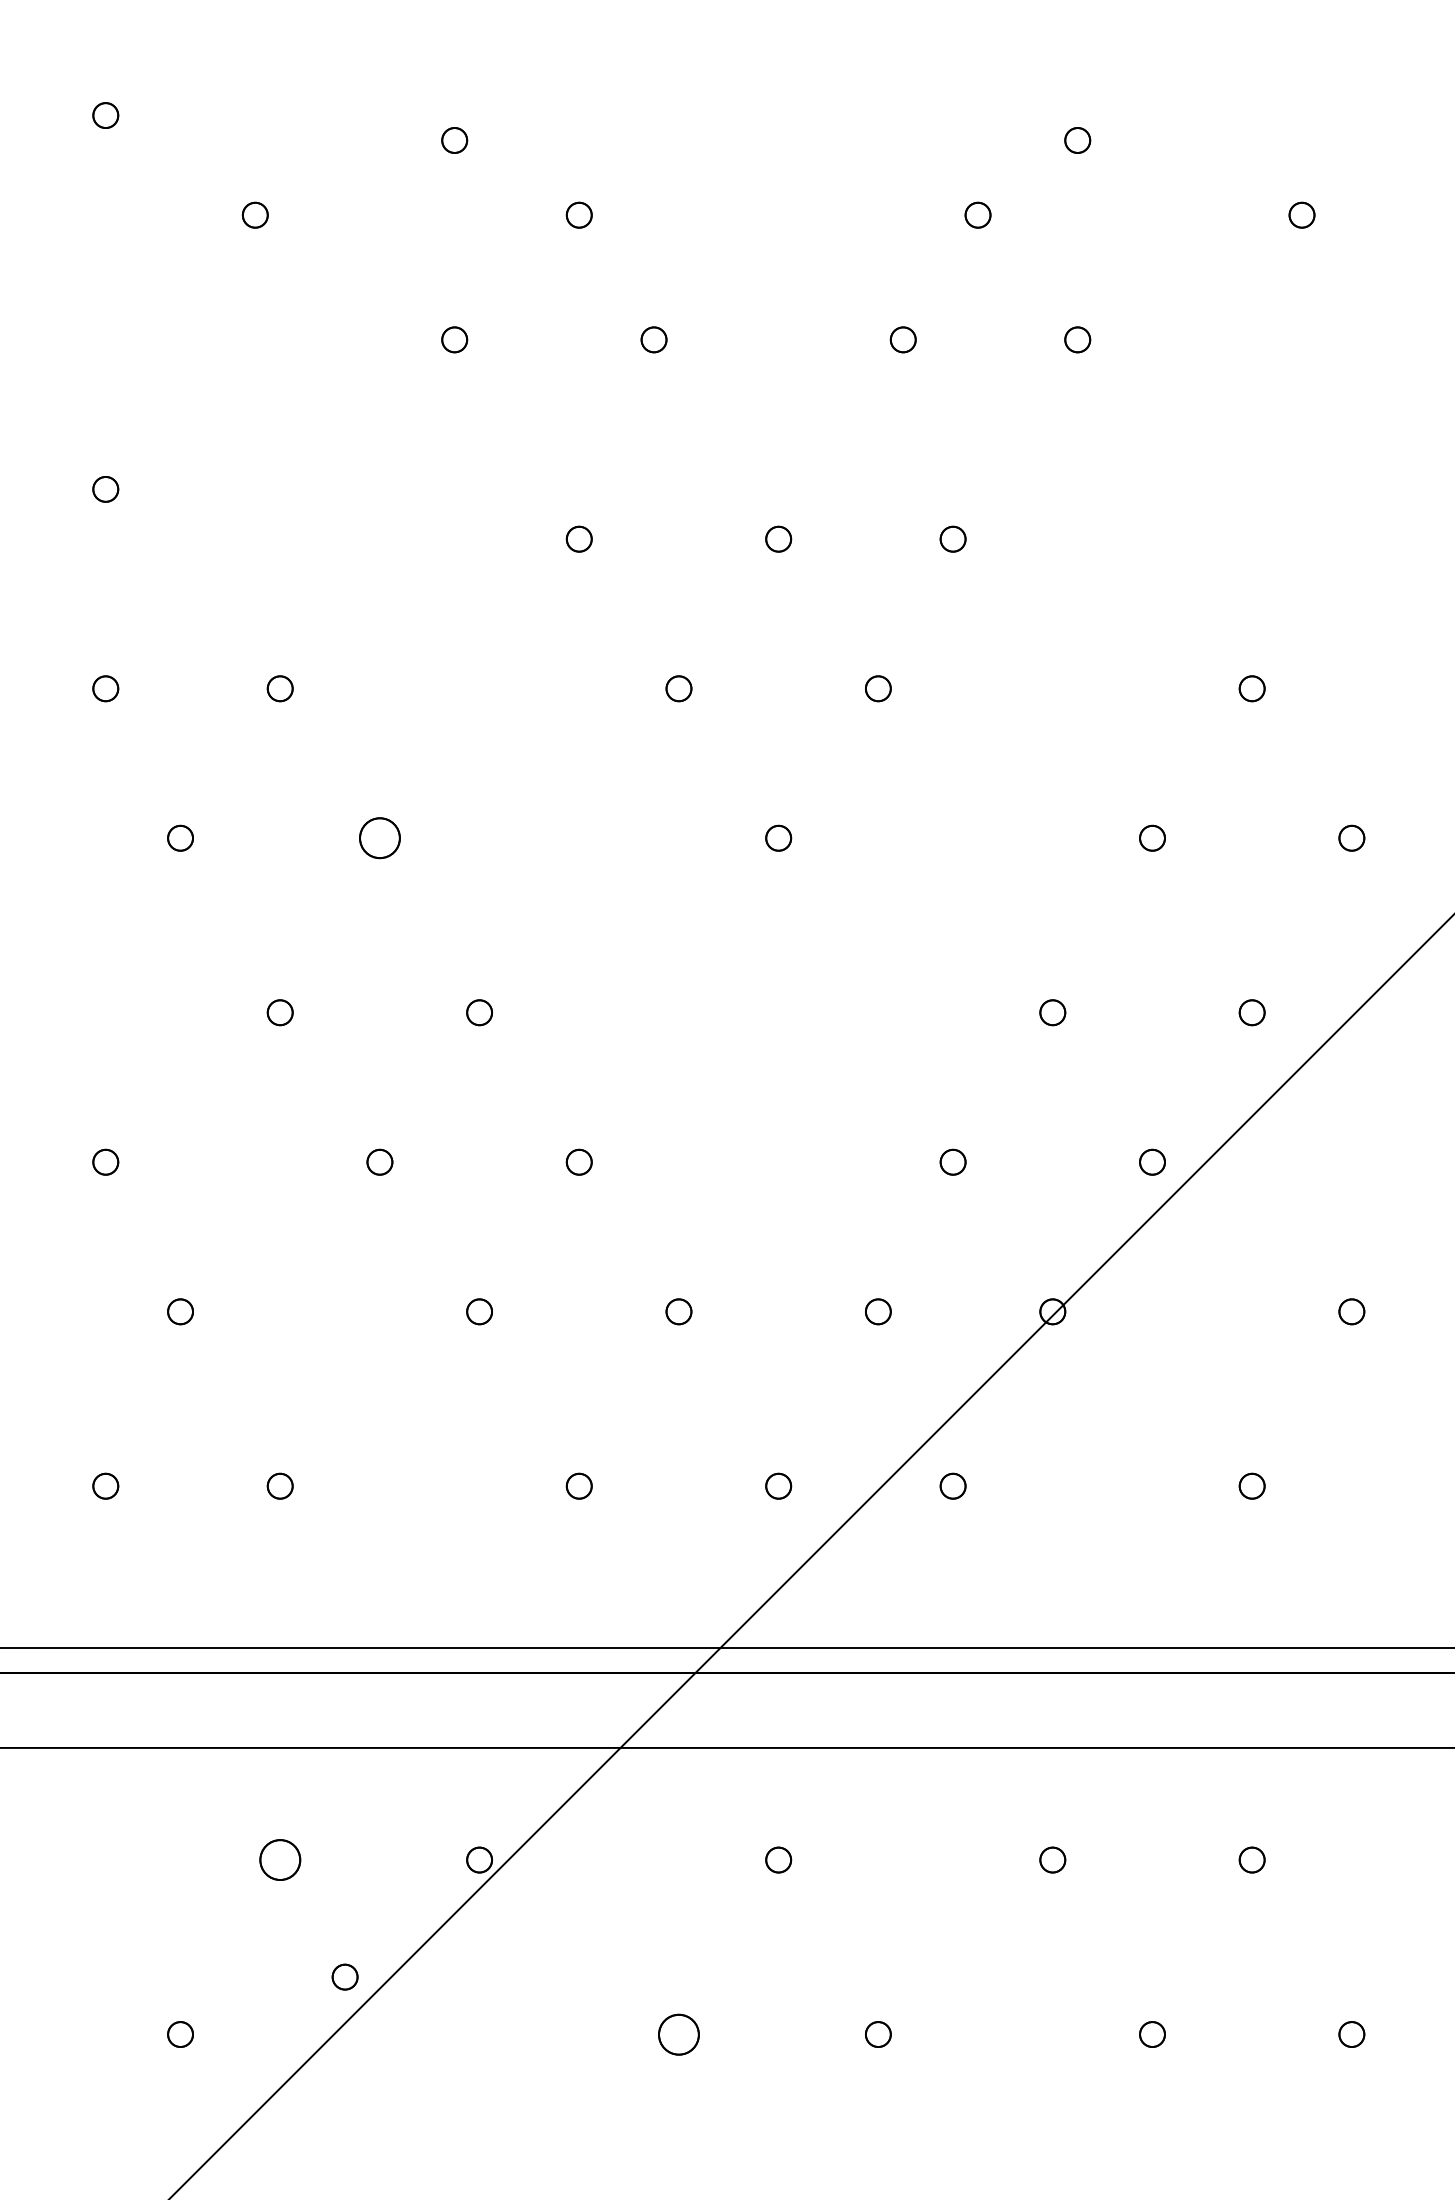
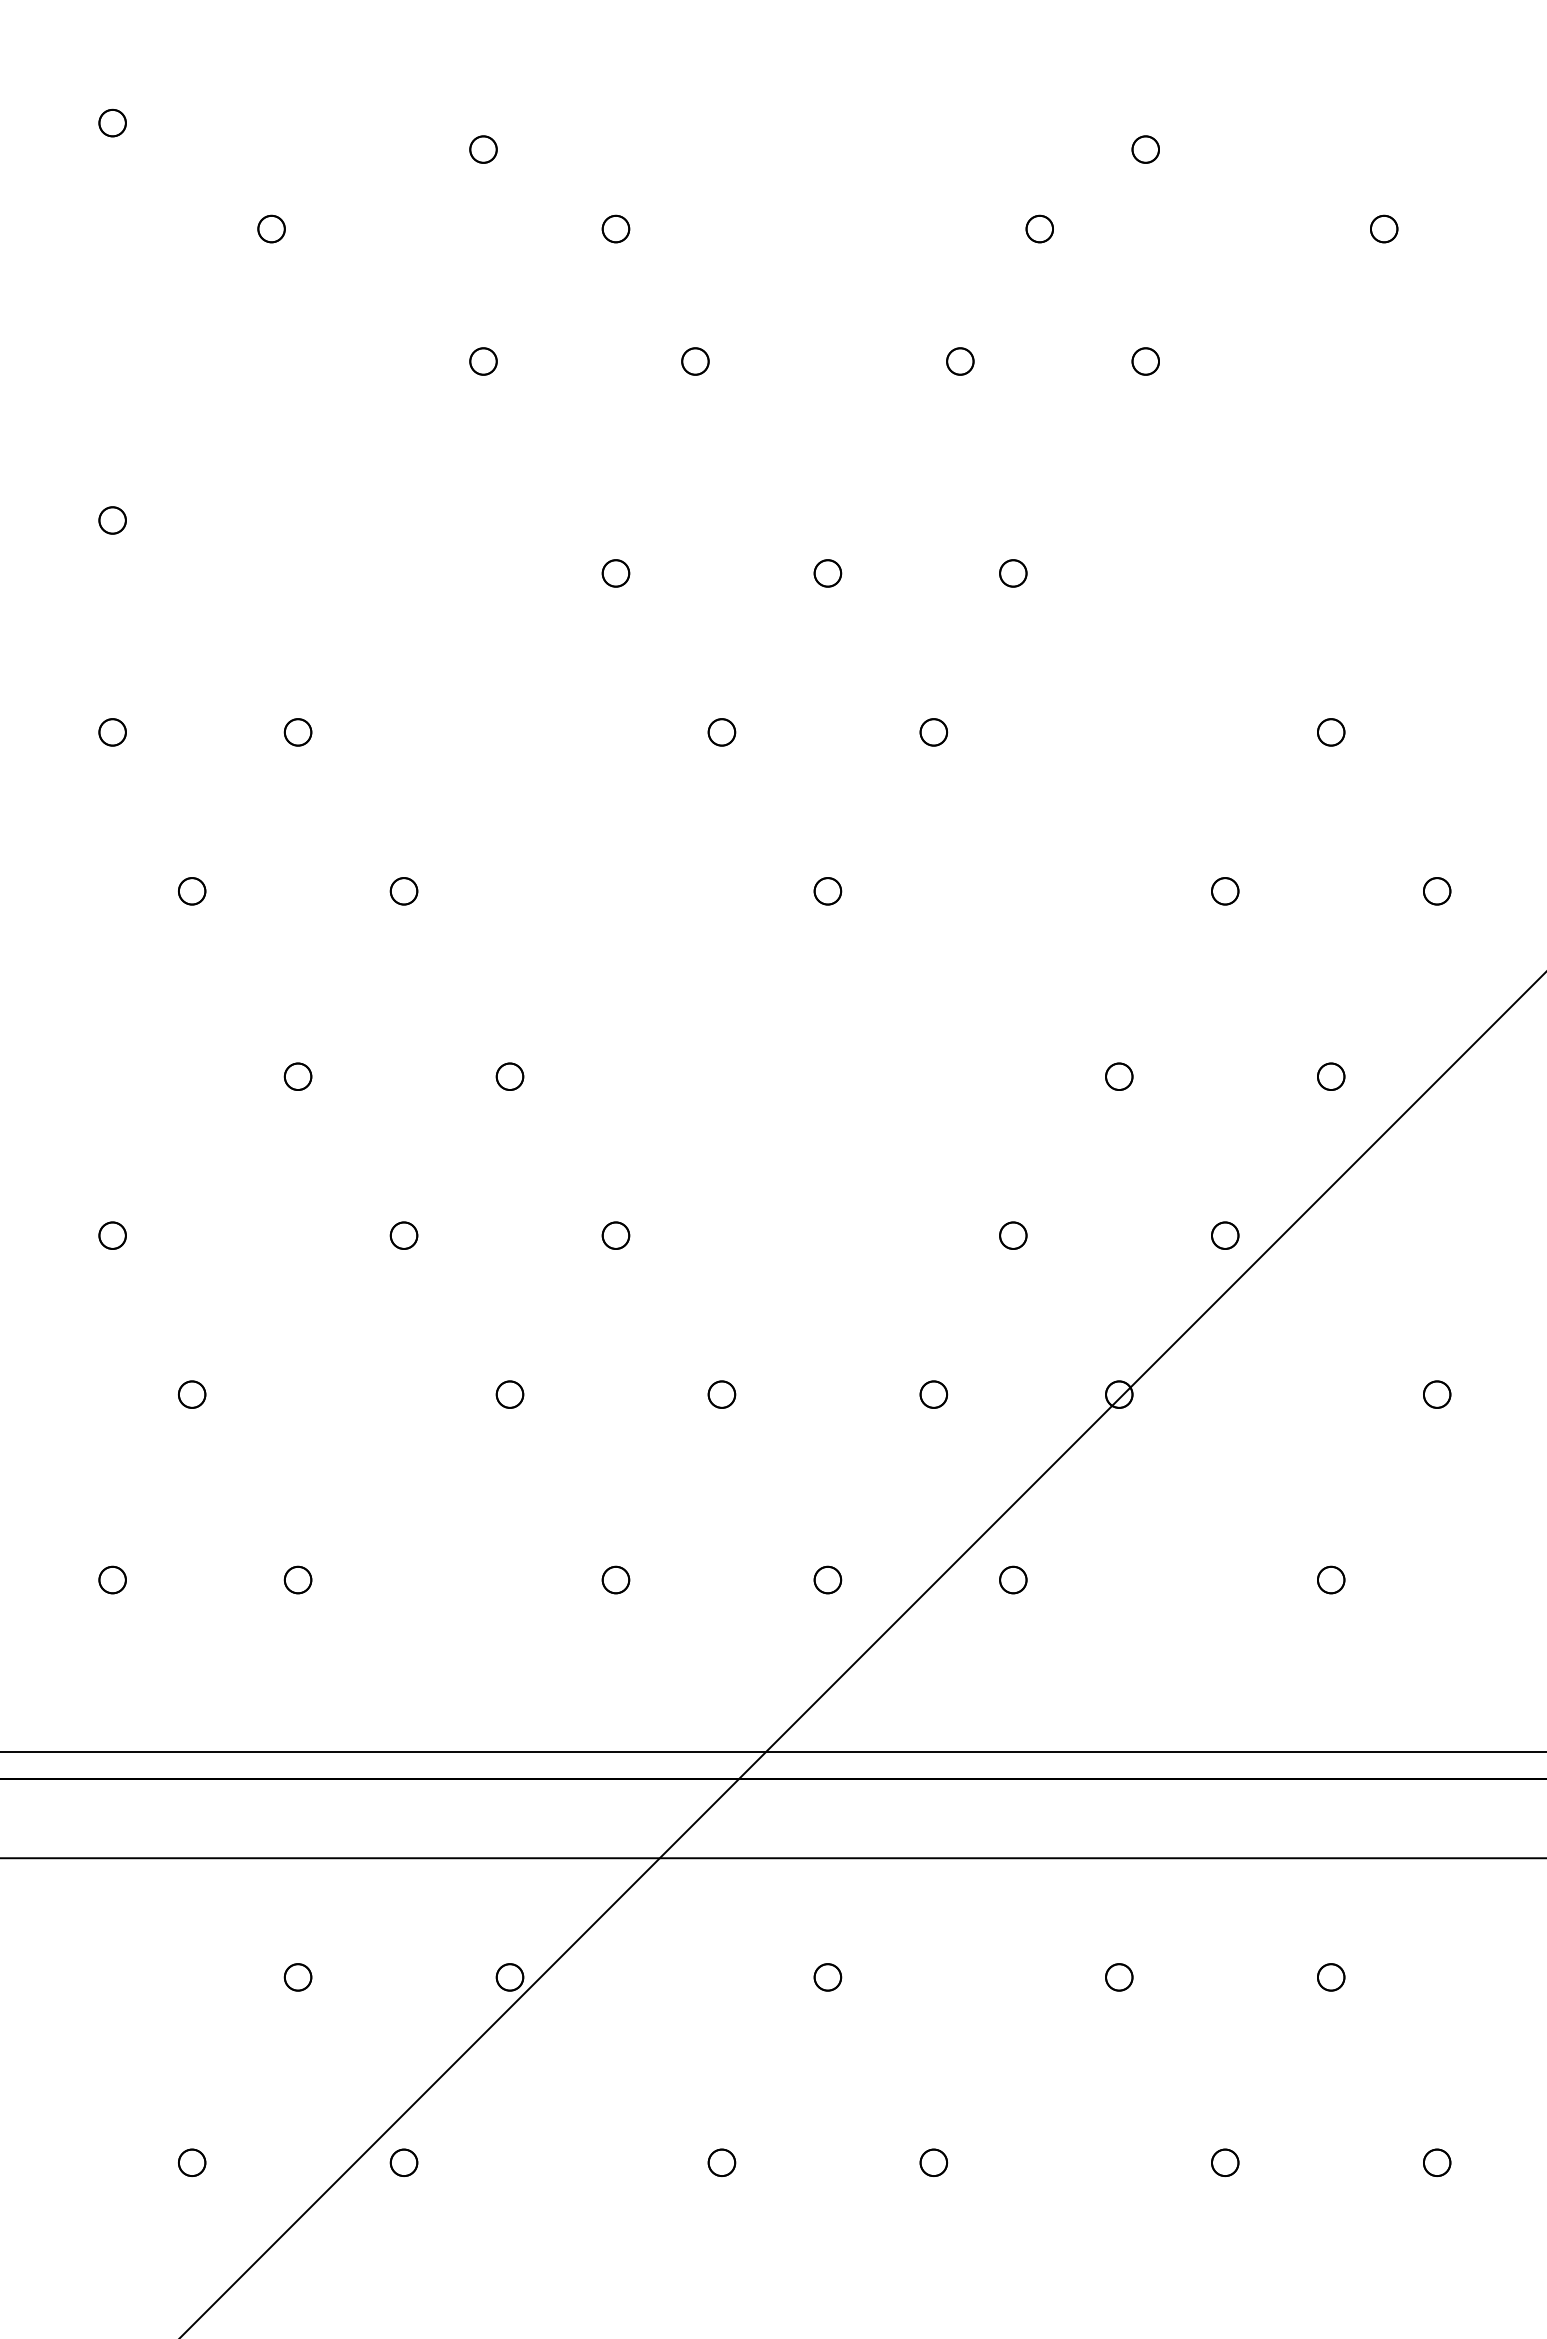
part: (379, 838) -> (403, 891), size x0.62
part: (279, 1860) -> (297, 1977), size x0.62
part: (344, 1976) -> (403, 2162), moved
part: (678, 2034) -> (721, 2162), size x0.62

